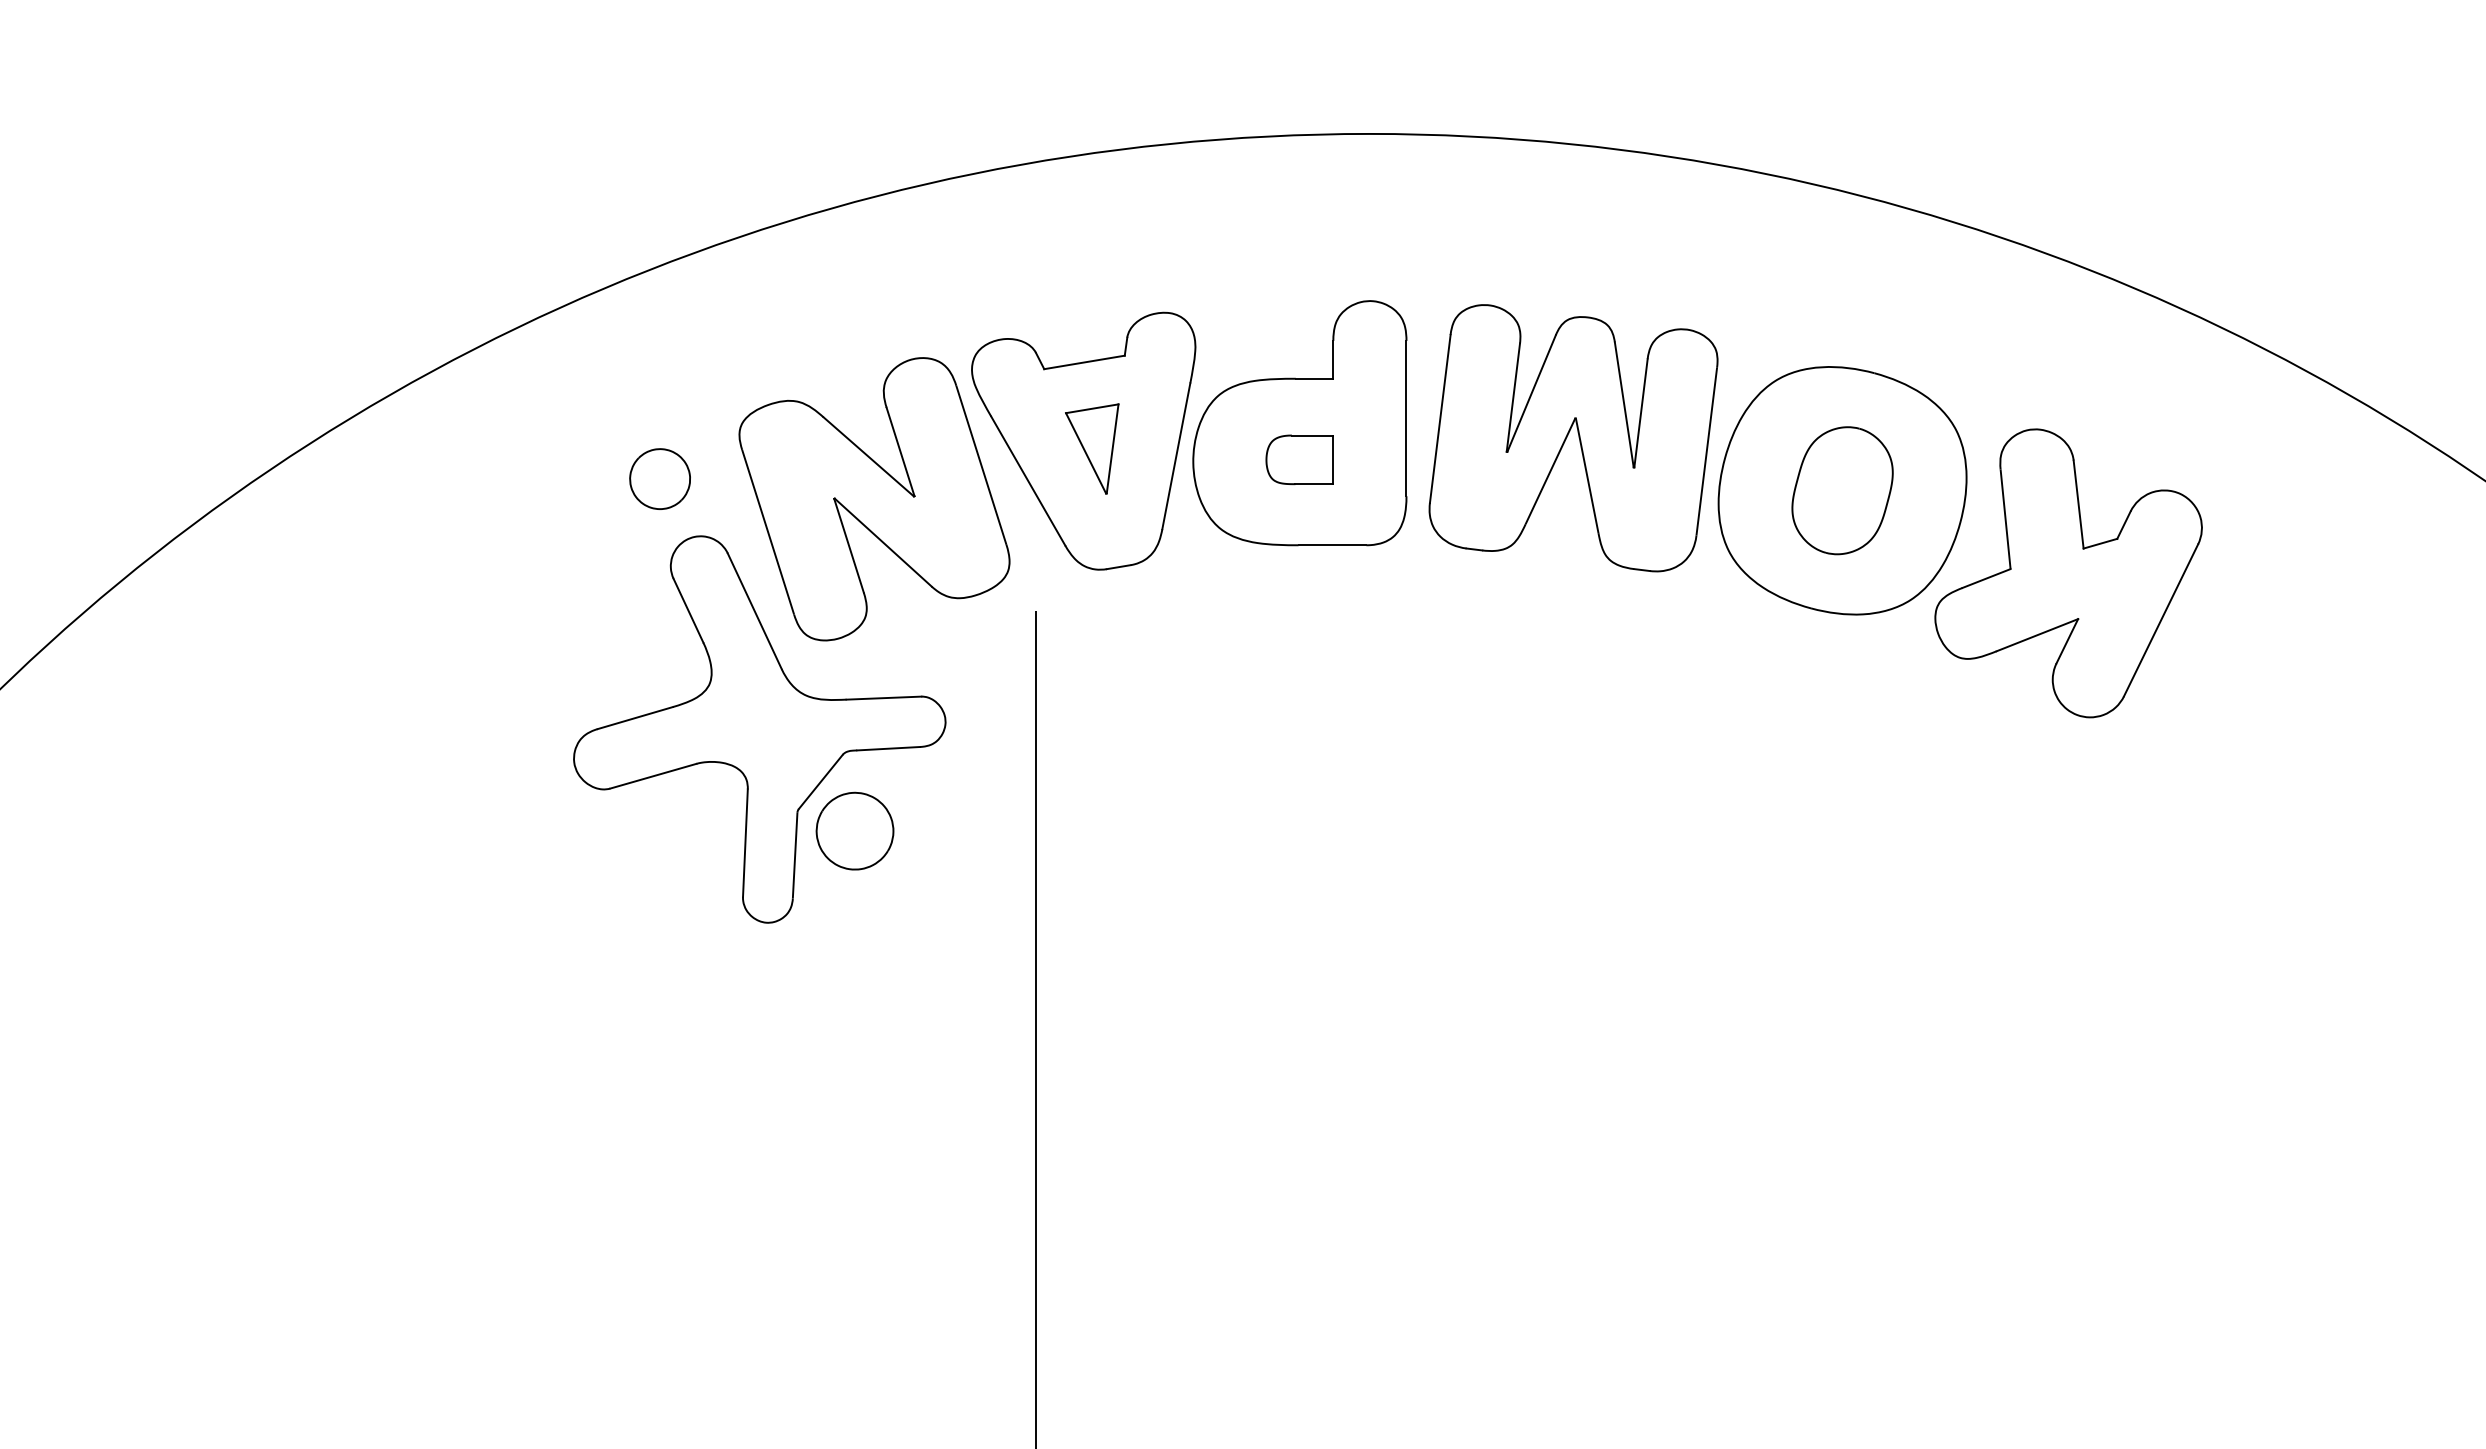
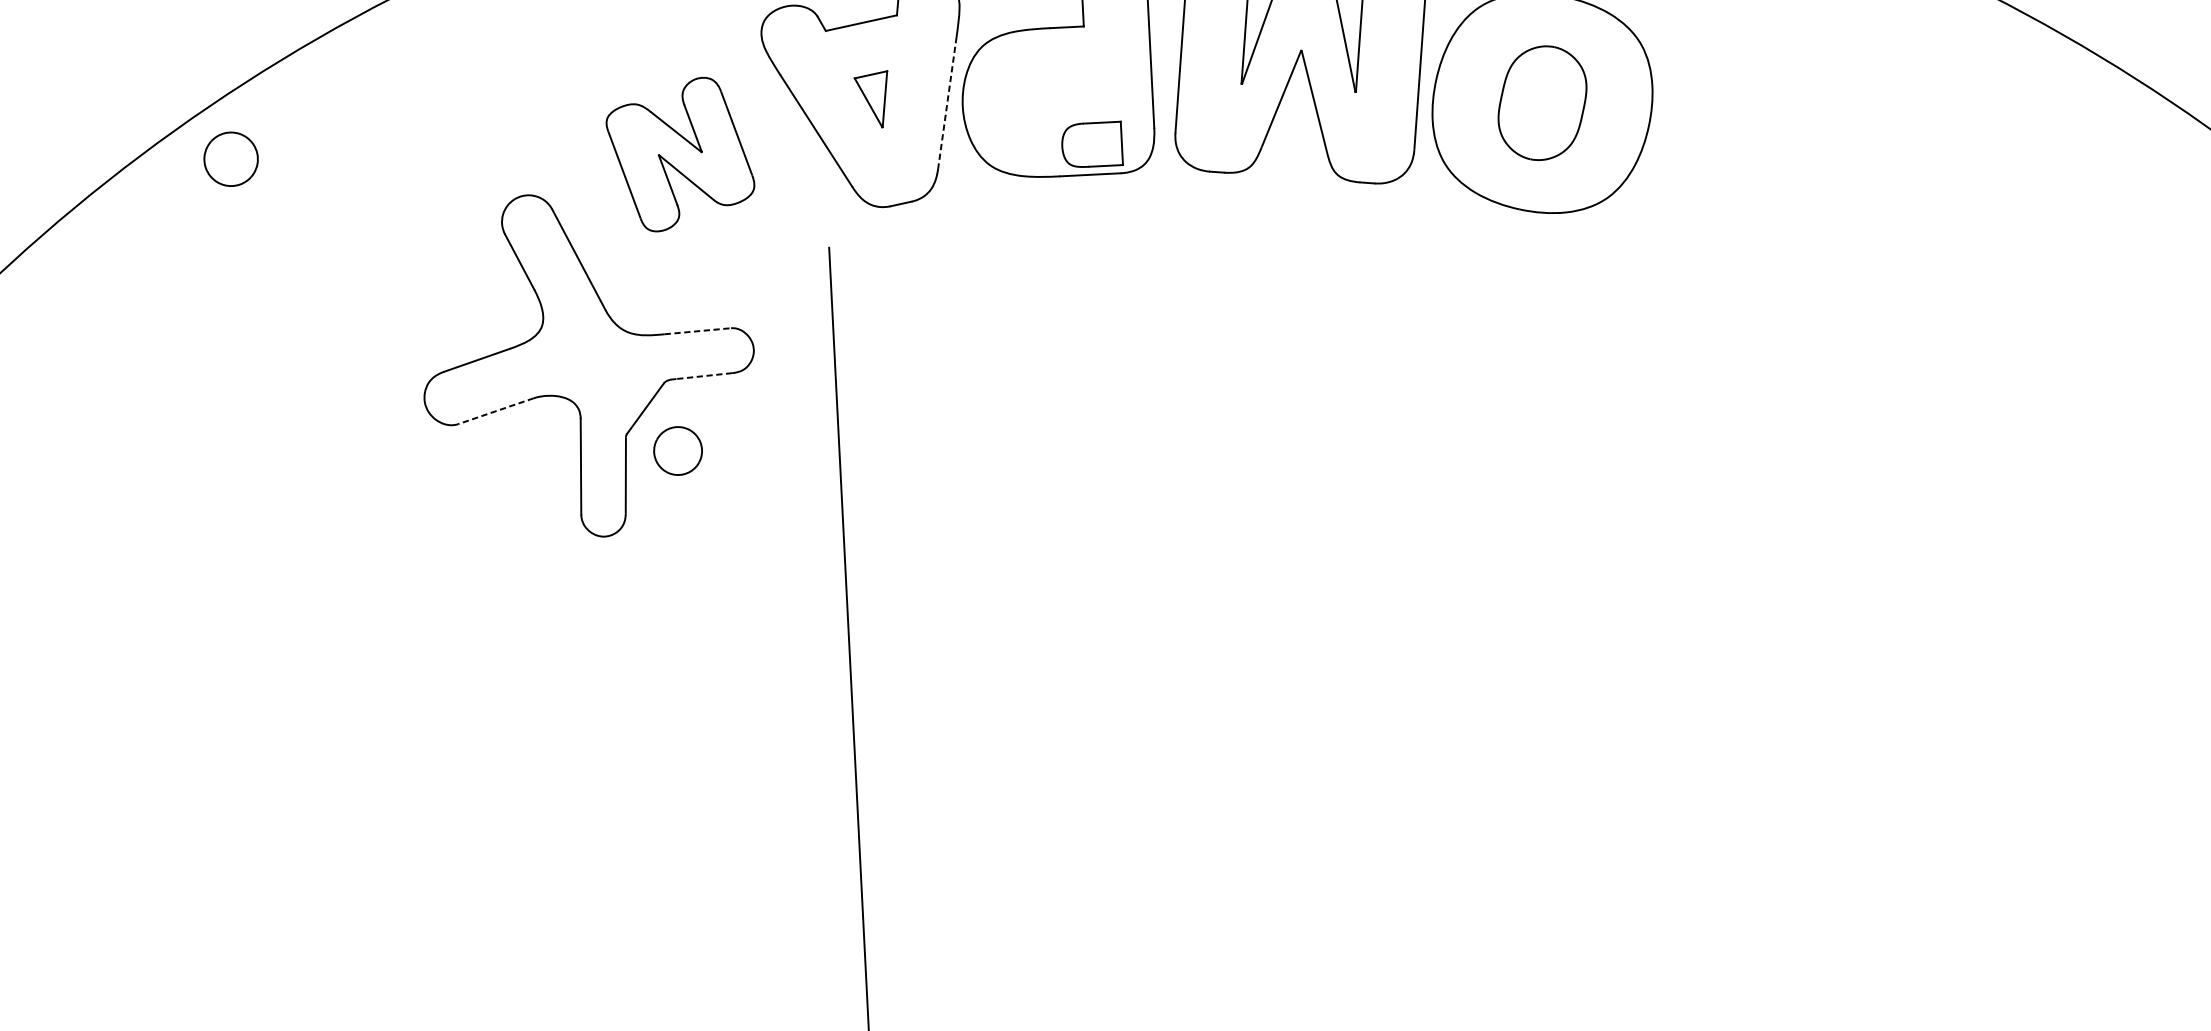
part: (1092, 448) -> (872, 99), size x0.7
line: (1176, 456) -> (947, 102), solid -> dashed
part: (1299, 459) -> (1091, 144), moved
part: (659, 478) -> (230, 158), moved
part: (874, 499) -> (680, 154), size x0.6
part: (2068, 573) -> (1747, 166), removed
line: (884, 698) -> (698, 331), solid -> dashed
line: (888, 748) -> (704, 375), solid -> dashed
line: (653, 776) -> (496, 411), solid -> dashed
part: (854, 830) -> (677, 450), size x0.7

